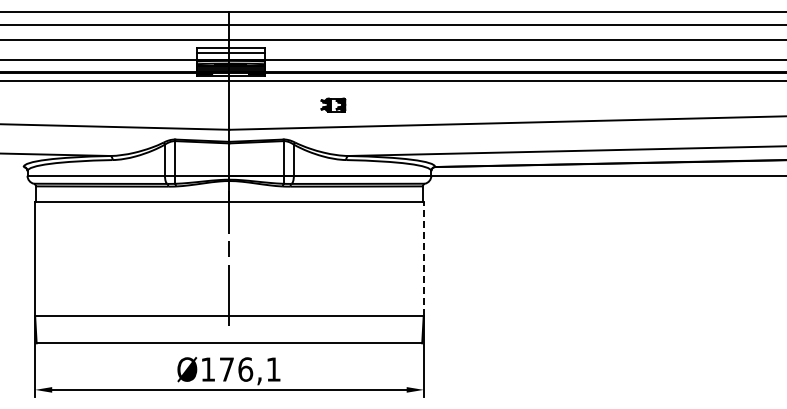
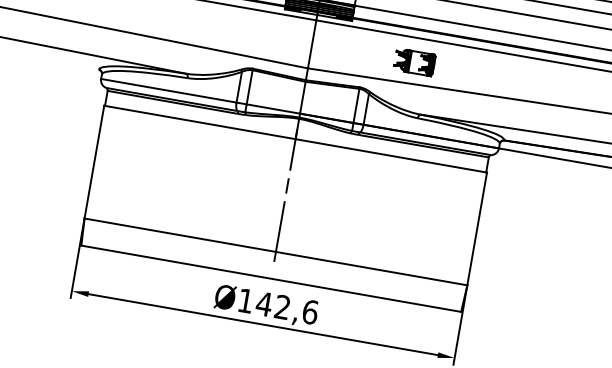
part: (333, 104) -> (414, 61), size x1.67
line: (423, 258) -> (477, 228), dashed -> solid
text: (250, 369) -> (287, 308), Ø176,1 -> Ø142,6

